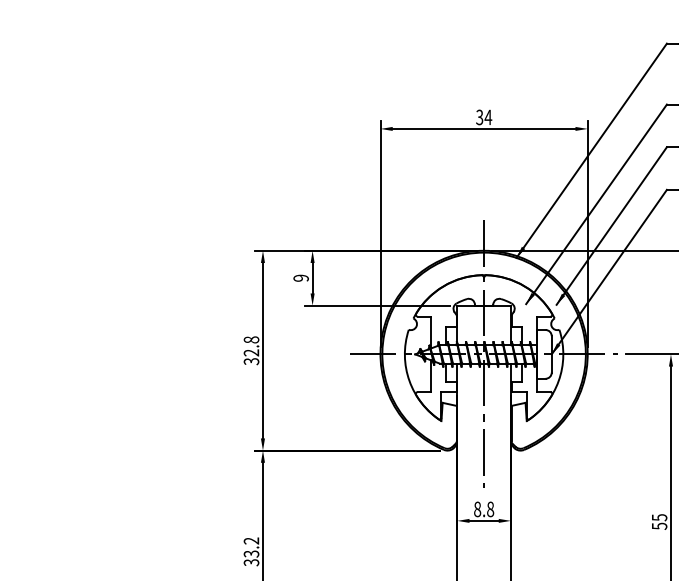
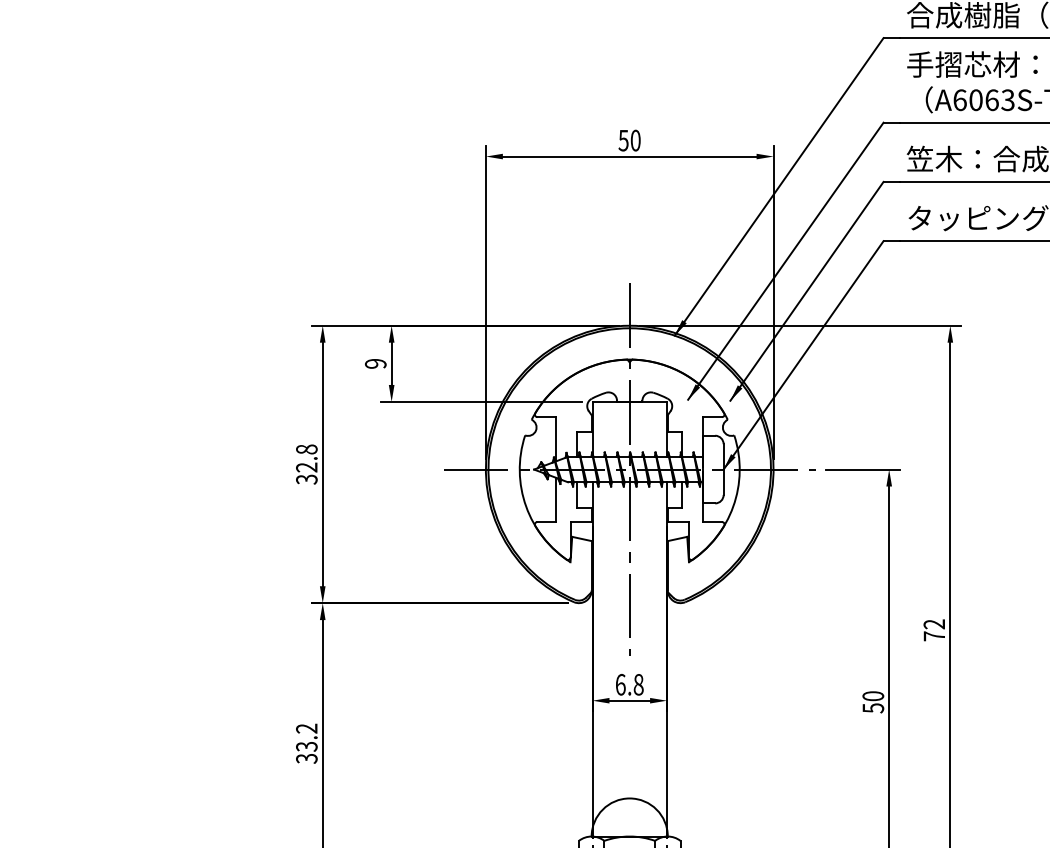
text: (484, 117) -> (630, 140), 34 -> 50
text: (477, 509) -> (620, 684), 8.8 -> 6.8
text: (659, 517) -> (873, 696), 55 -> 50

